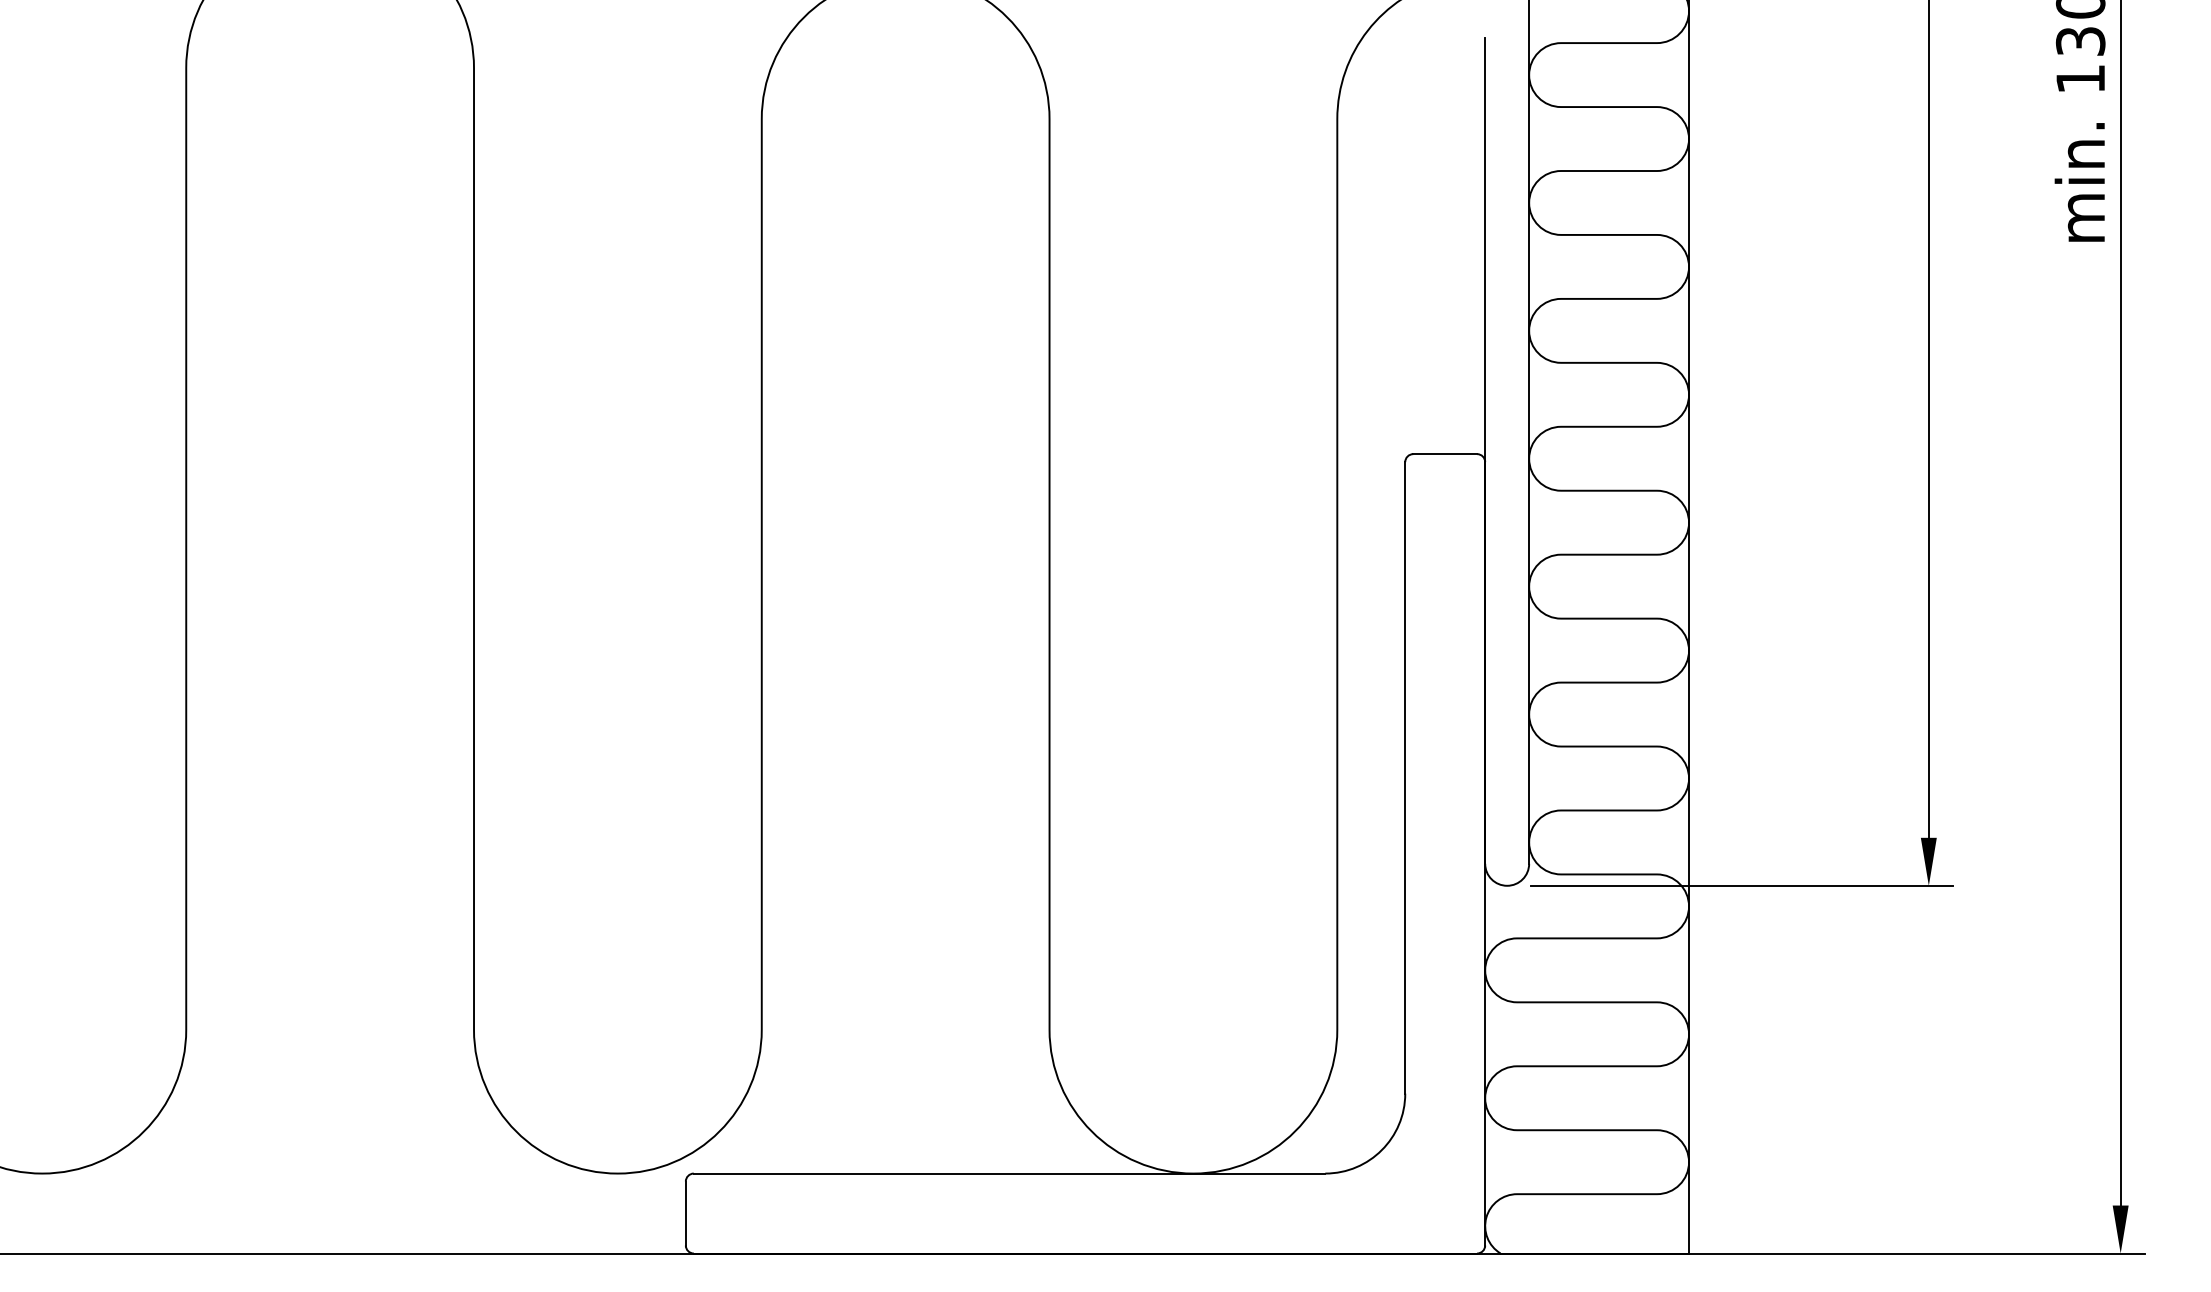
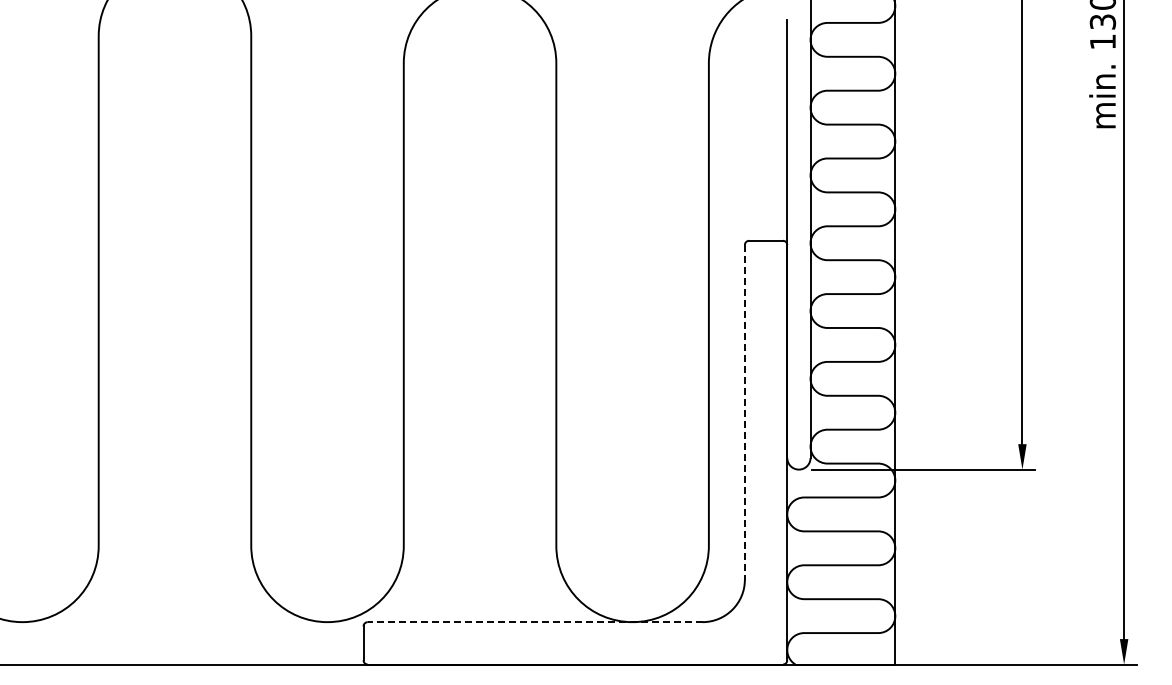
line: (1404, 778) -> (744, 412), solid -> dashed
line: (1008, 1174) -> (534, 622), solid -> dashed

